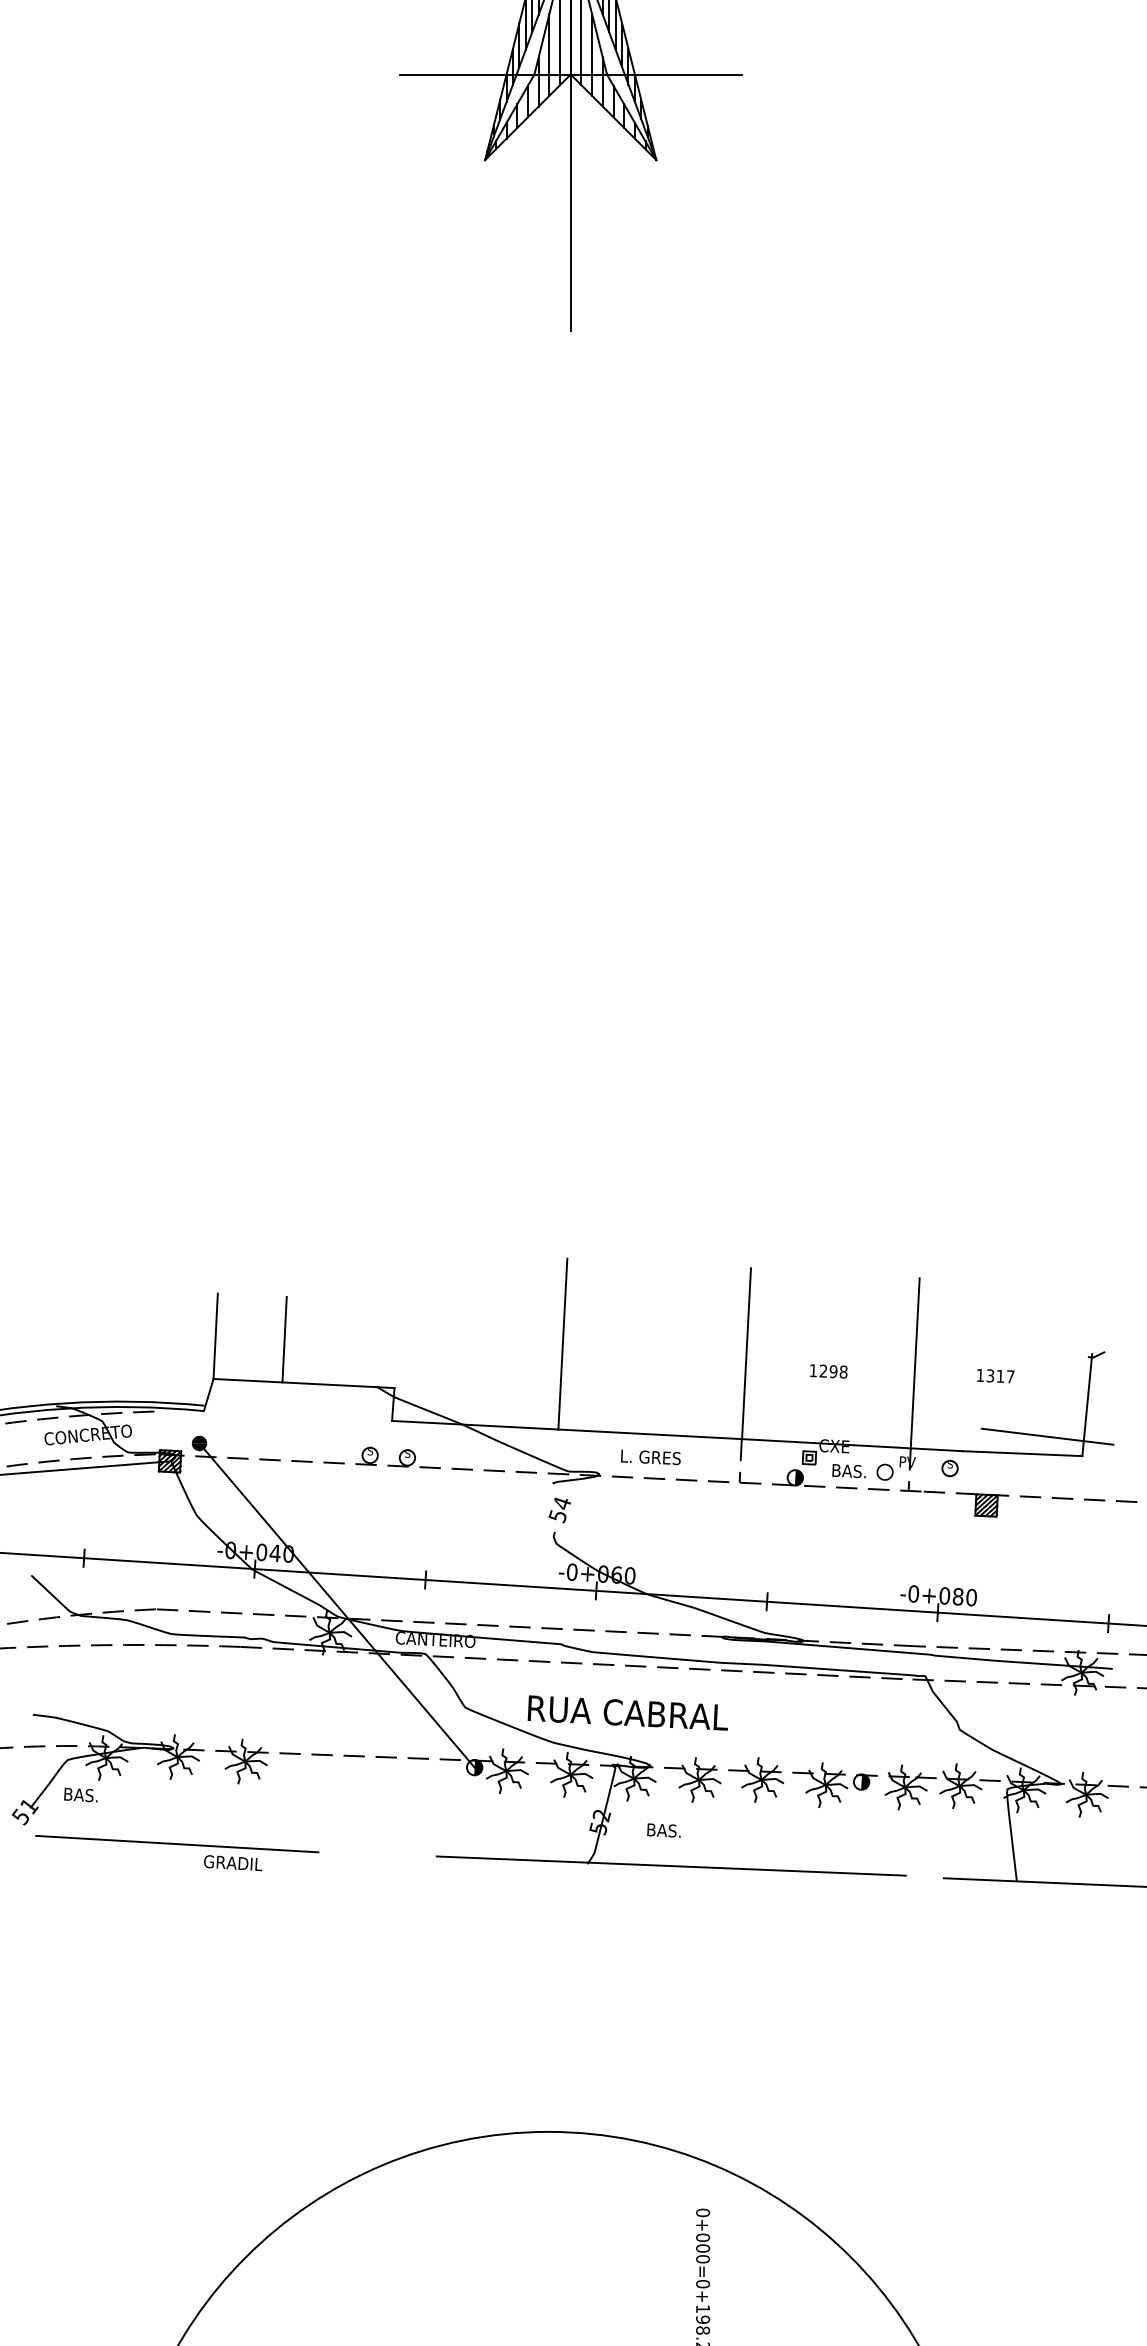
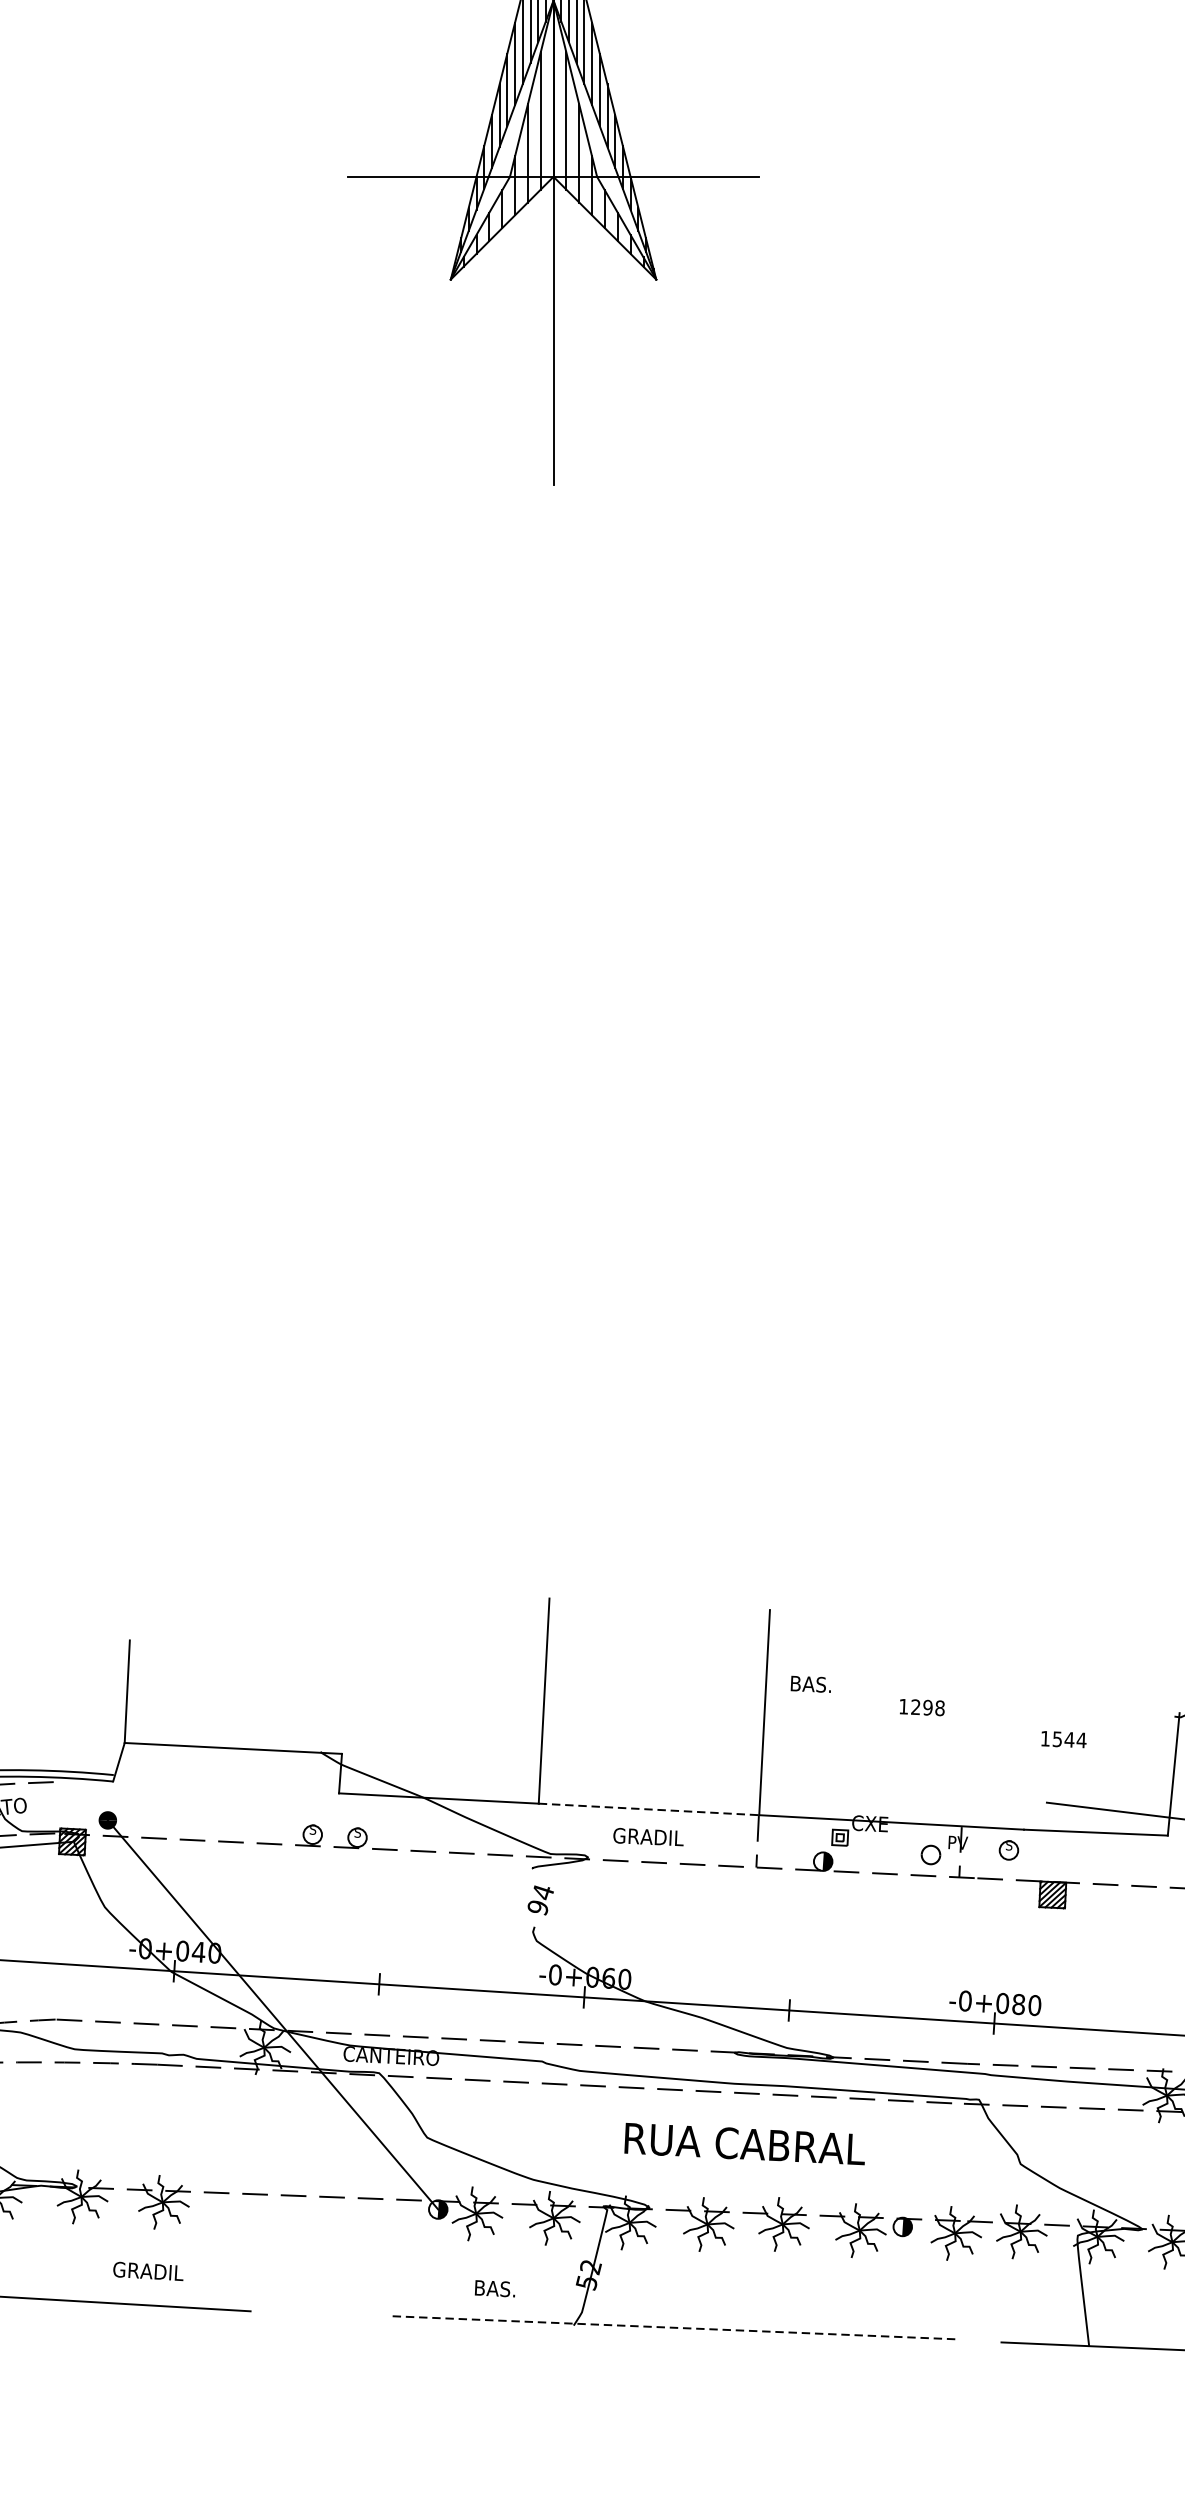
line: (284, 1339) -> (209, 1695), removed
line: (914, 1363) -> (966, 1724), removed
text: (828, 1371) -> (921, 1707), moved
text: (1000, 1376) -> (1069, 1740), 1317 -> 1544
line: (650, 1434) -> (649, 1809), solid -> dashed
text: (650, 1457) -> (649, 1837), L. GRES -> GRADIL
text: (848, 1471) -> (810, 1684), moved
text: (557, 1516) -> (537, 1908), 54 -> 94
text: (627, 1712) -> (744, 2143), moved
text: (663, 1830) -> (494, 2288), moved
text: (233, 1863) -> (148, 2271), moved
line: (671, 1866) -> (674, 2328), solid -> dashed

